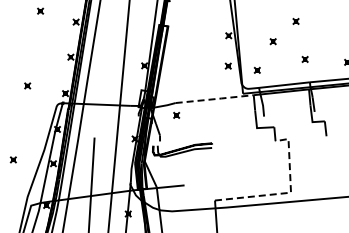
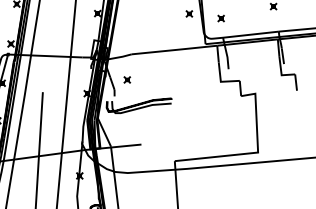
line: (215, 99) -> (175, 50), dashed -> solid
part: (176, 114) -> (127, 78), moved
line: (288, 192) -> (255, 152), dashed -> solid

